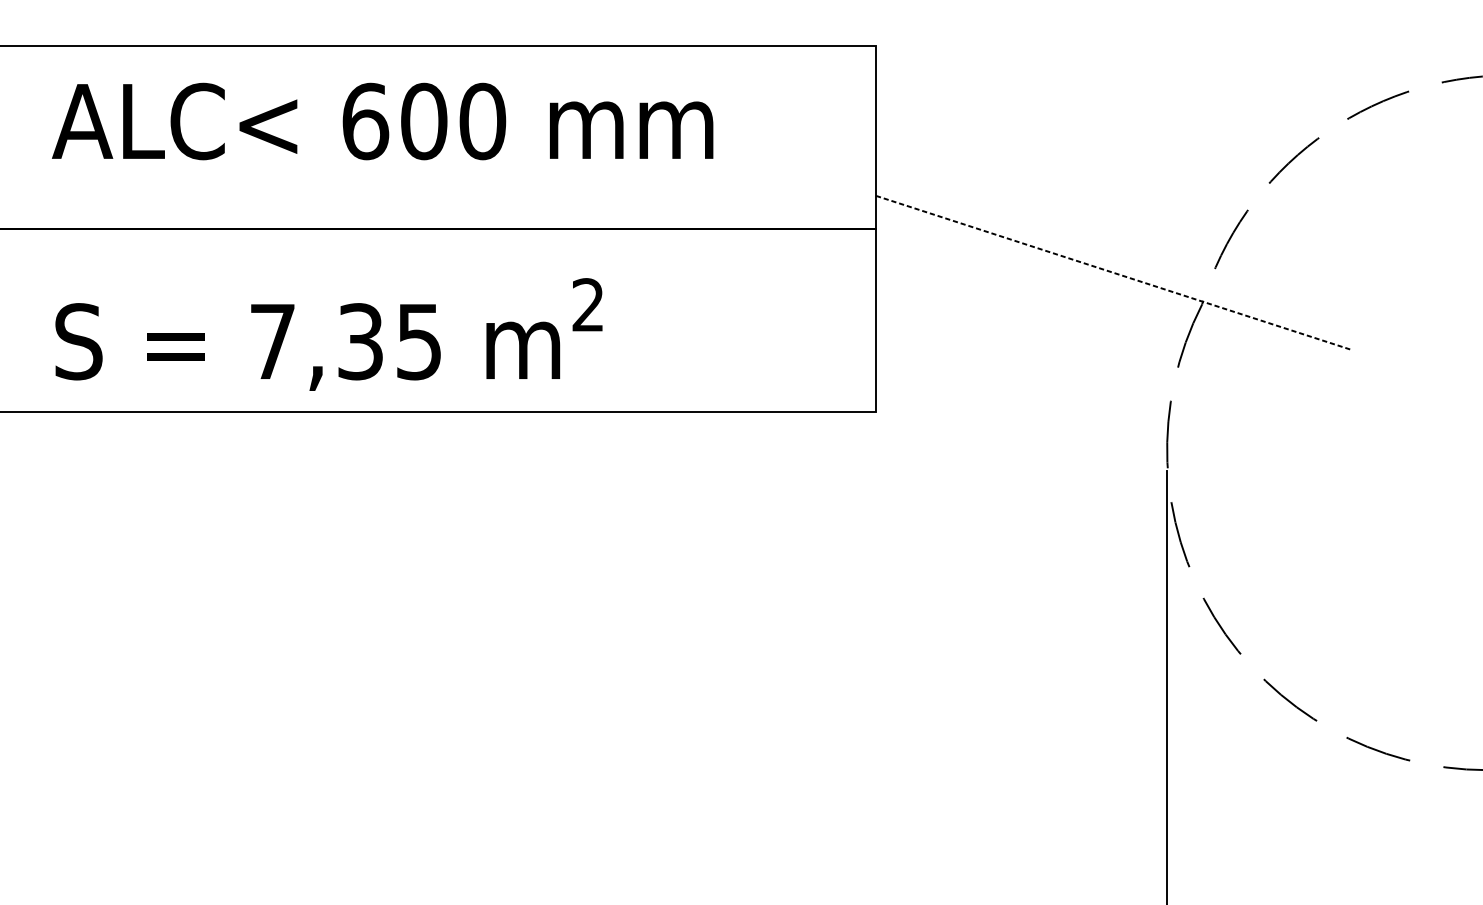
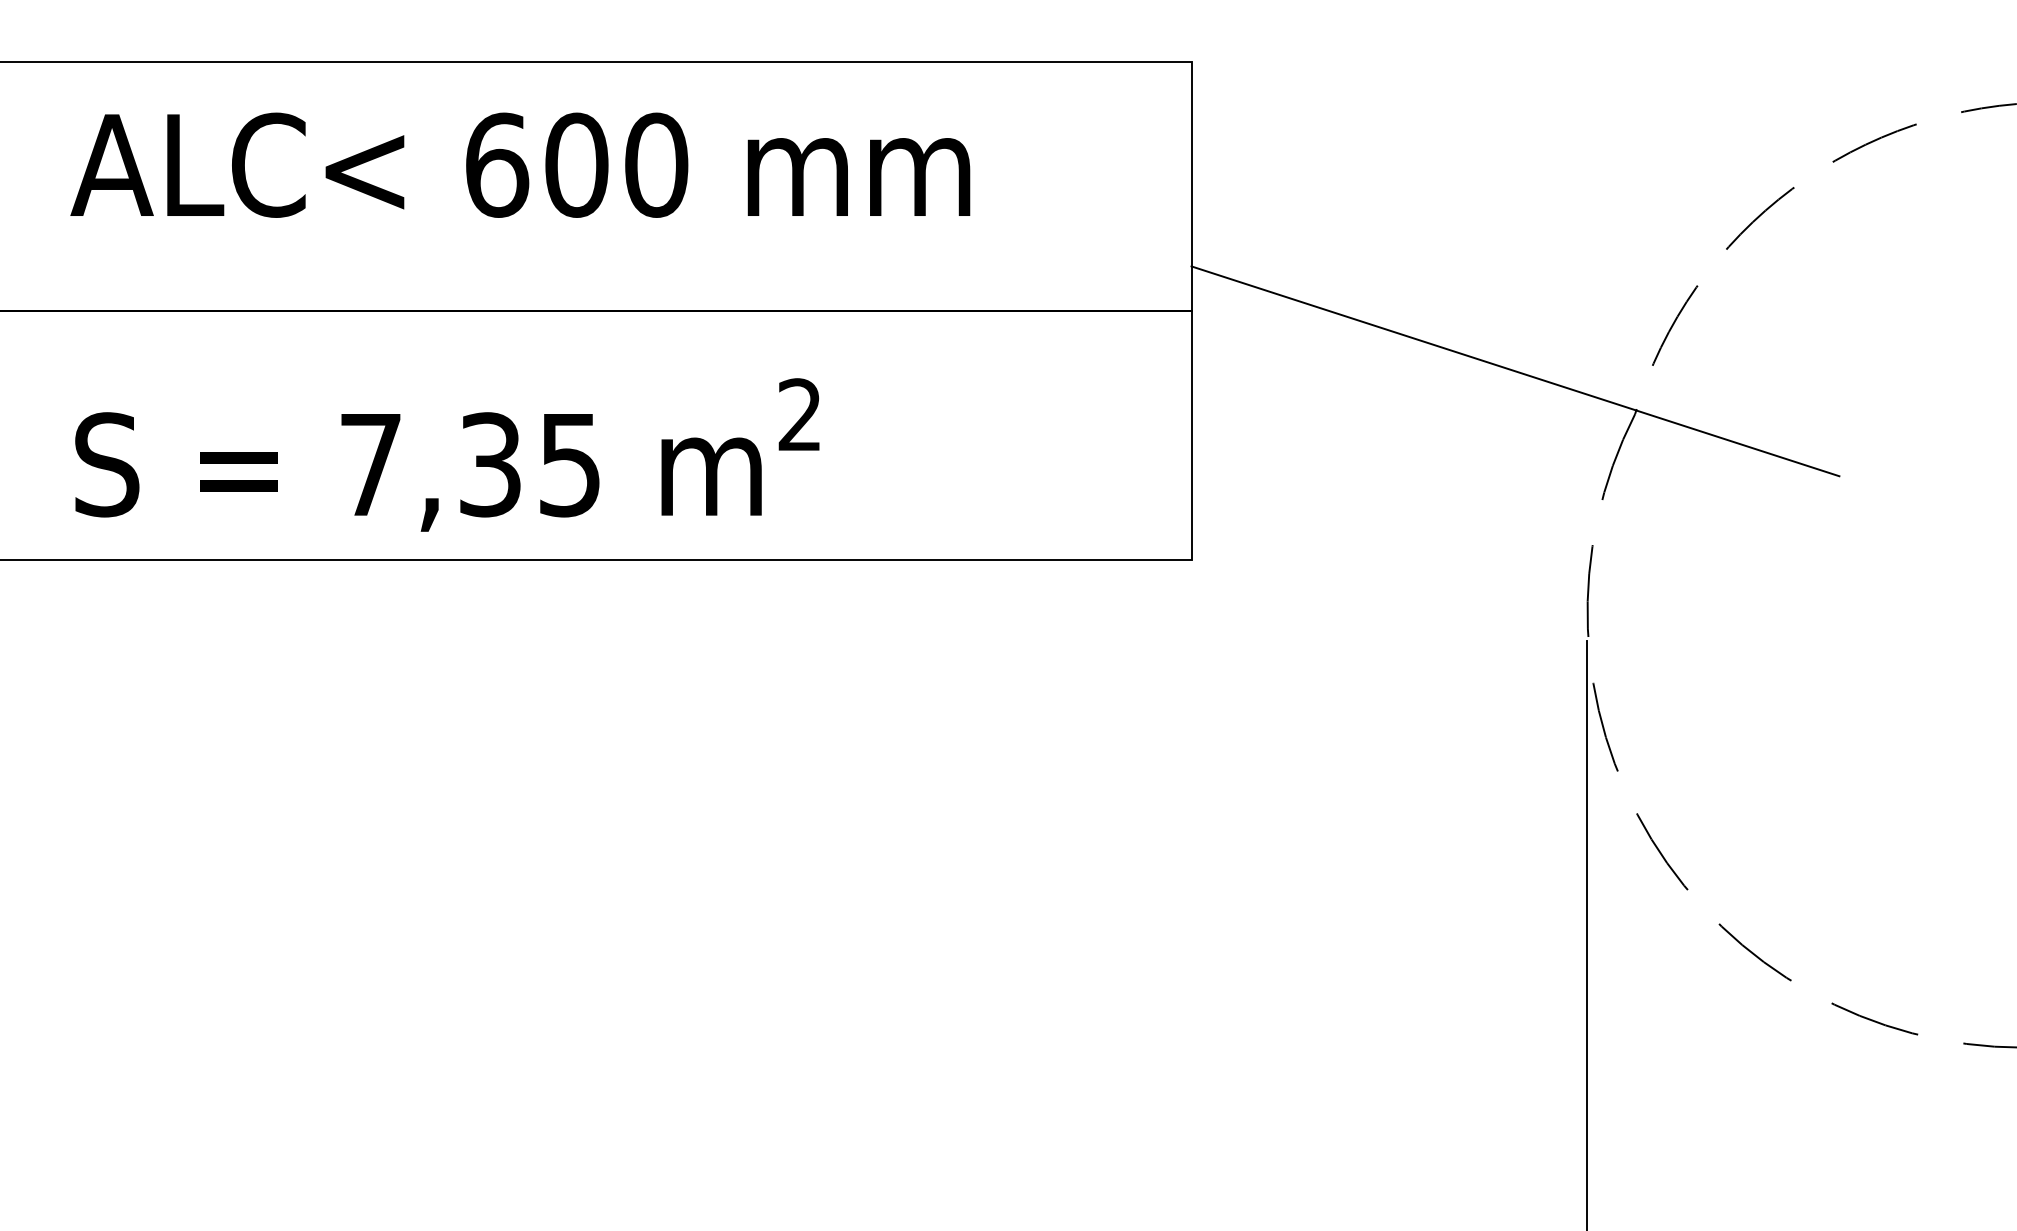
line: (1114, 273) -> (1515, 371), dashed -> solid

